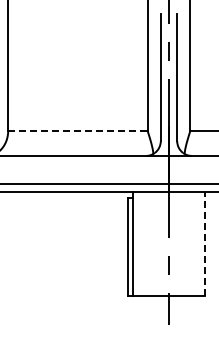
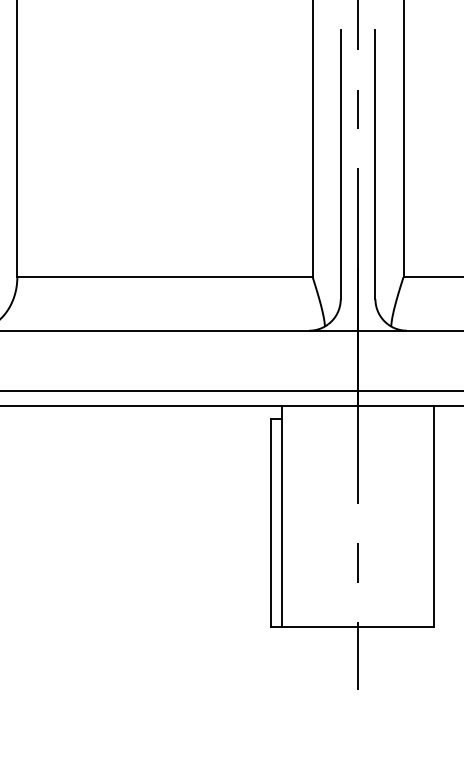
line: (77, 130) -> (164, 276), dashed -> solid
line: (204, 243) -> (433, 516), dashed -> solid

